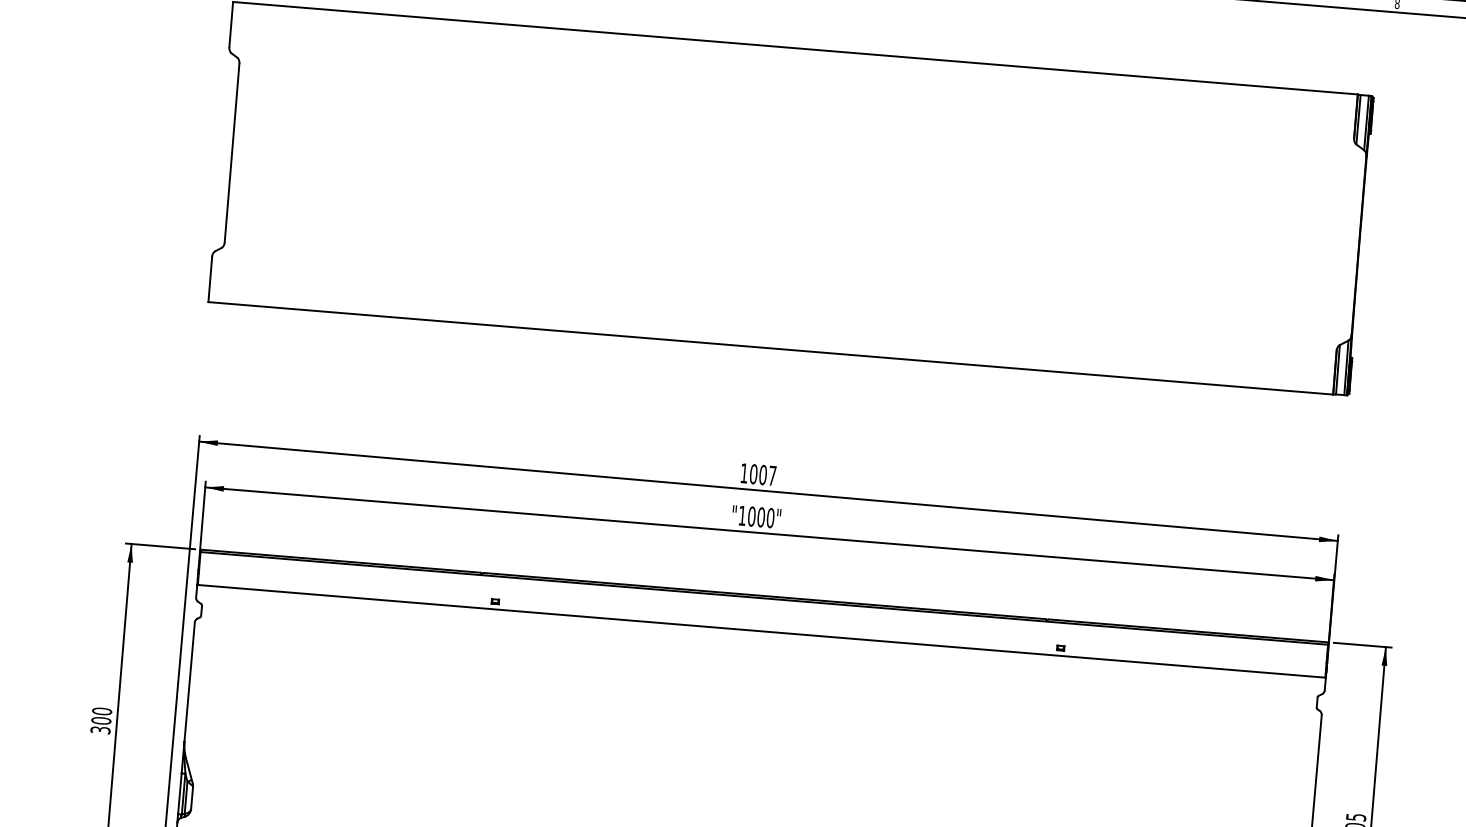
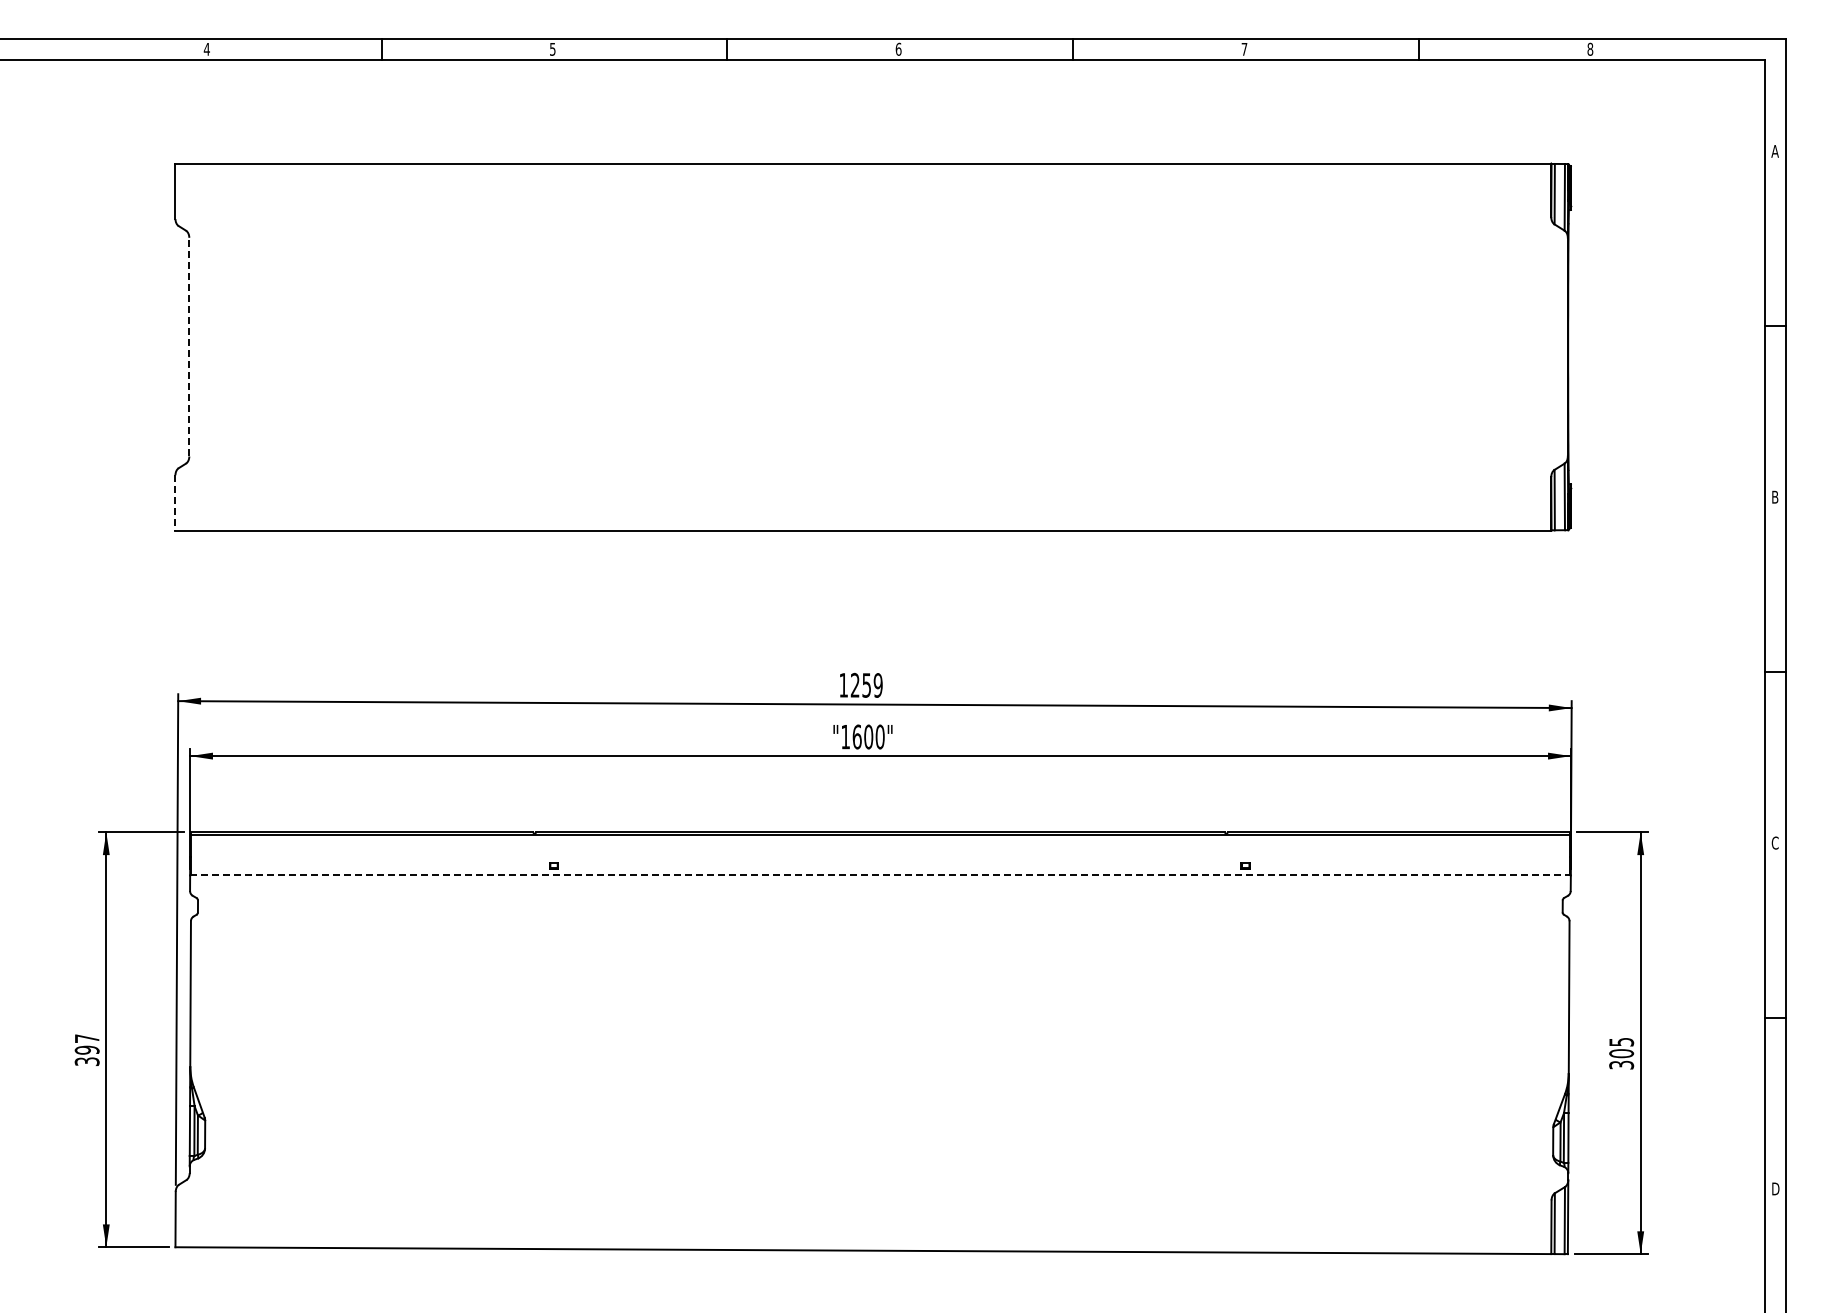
line: (232, 152) -> (189, 346), solid -> dashed
line: (210, 279) -> (175, 503), solid -> dashed
text: (762, 474) -> (866, 684), 1007 -> 1259
text: (751, 516) -> (856, 736), "1000" -> "1600"
line: (762, 631) -> (881, 875), solid -> dashed
text: (101, 716) -> (86, 1044), 300 -> 397

